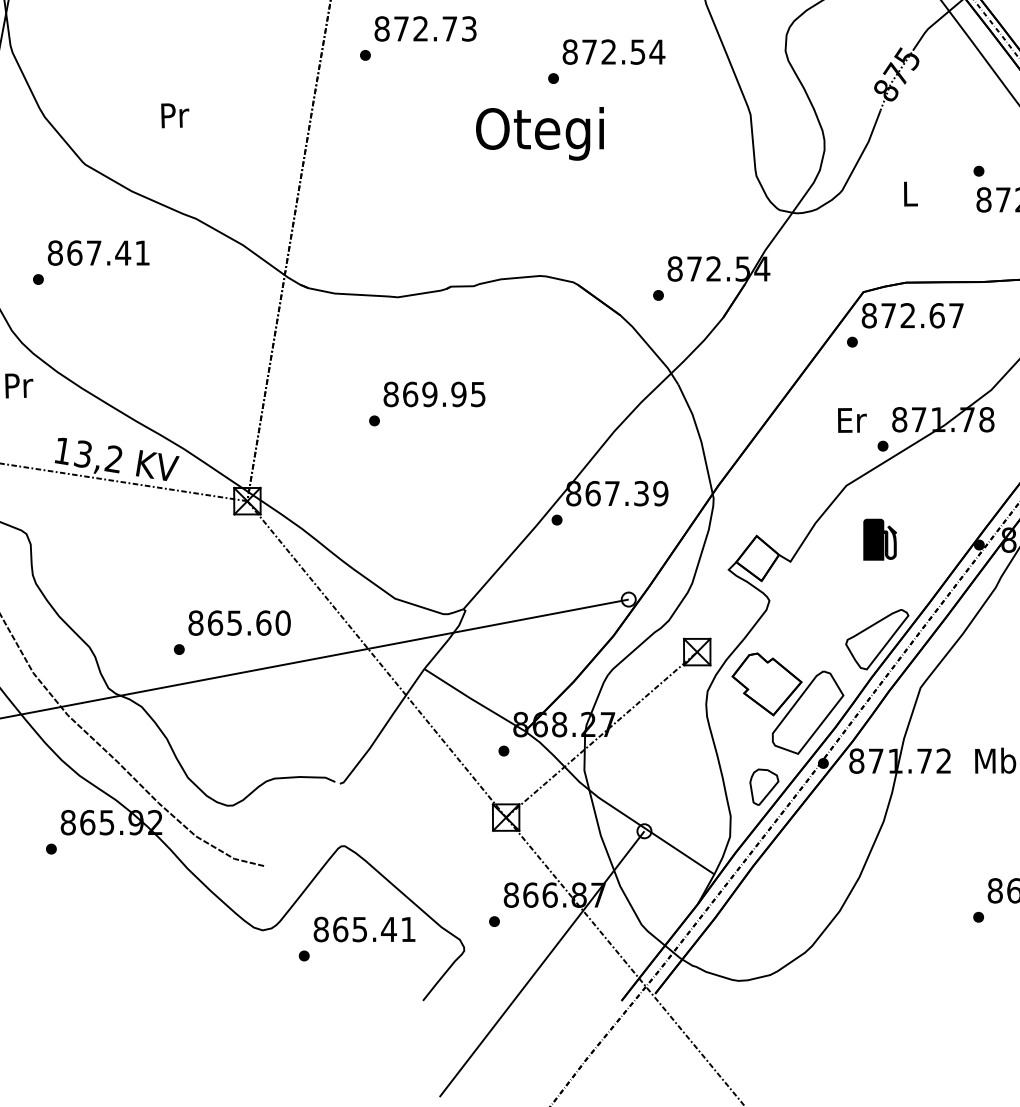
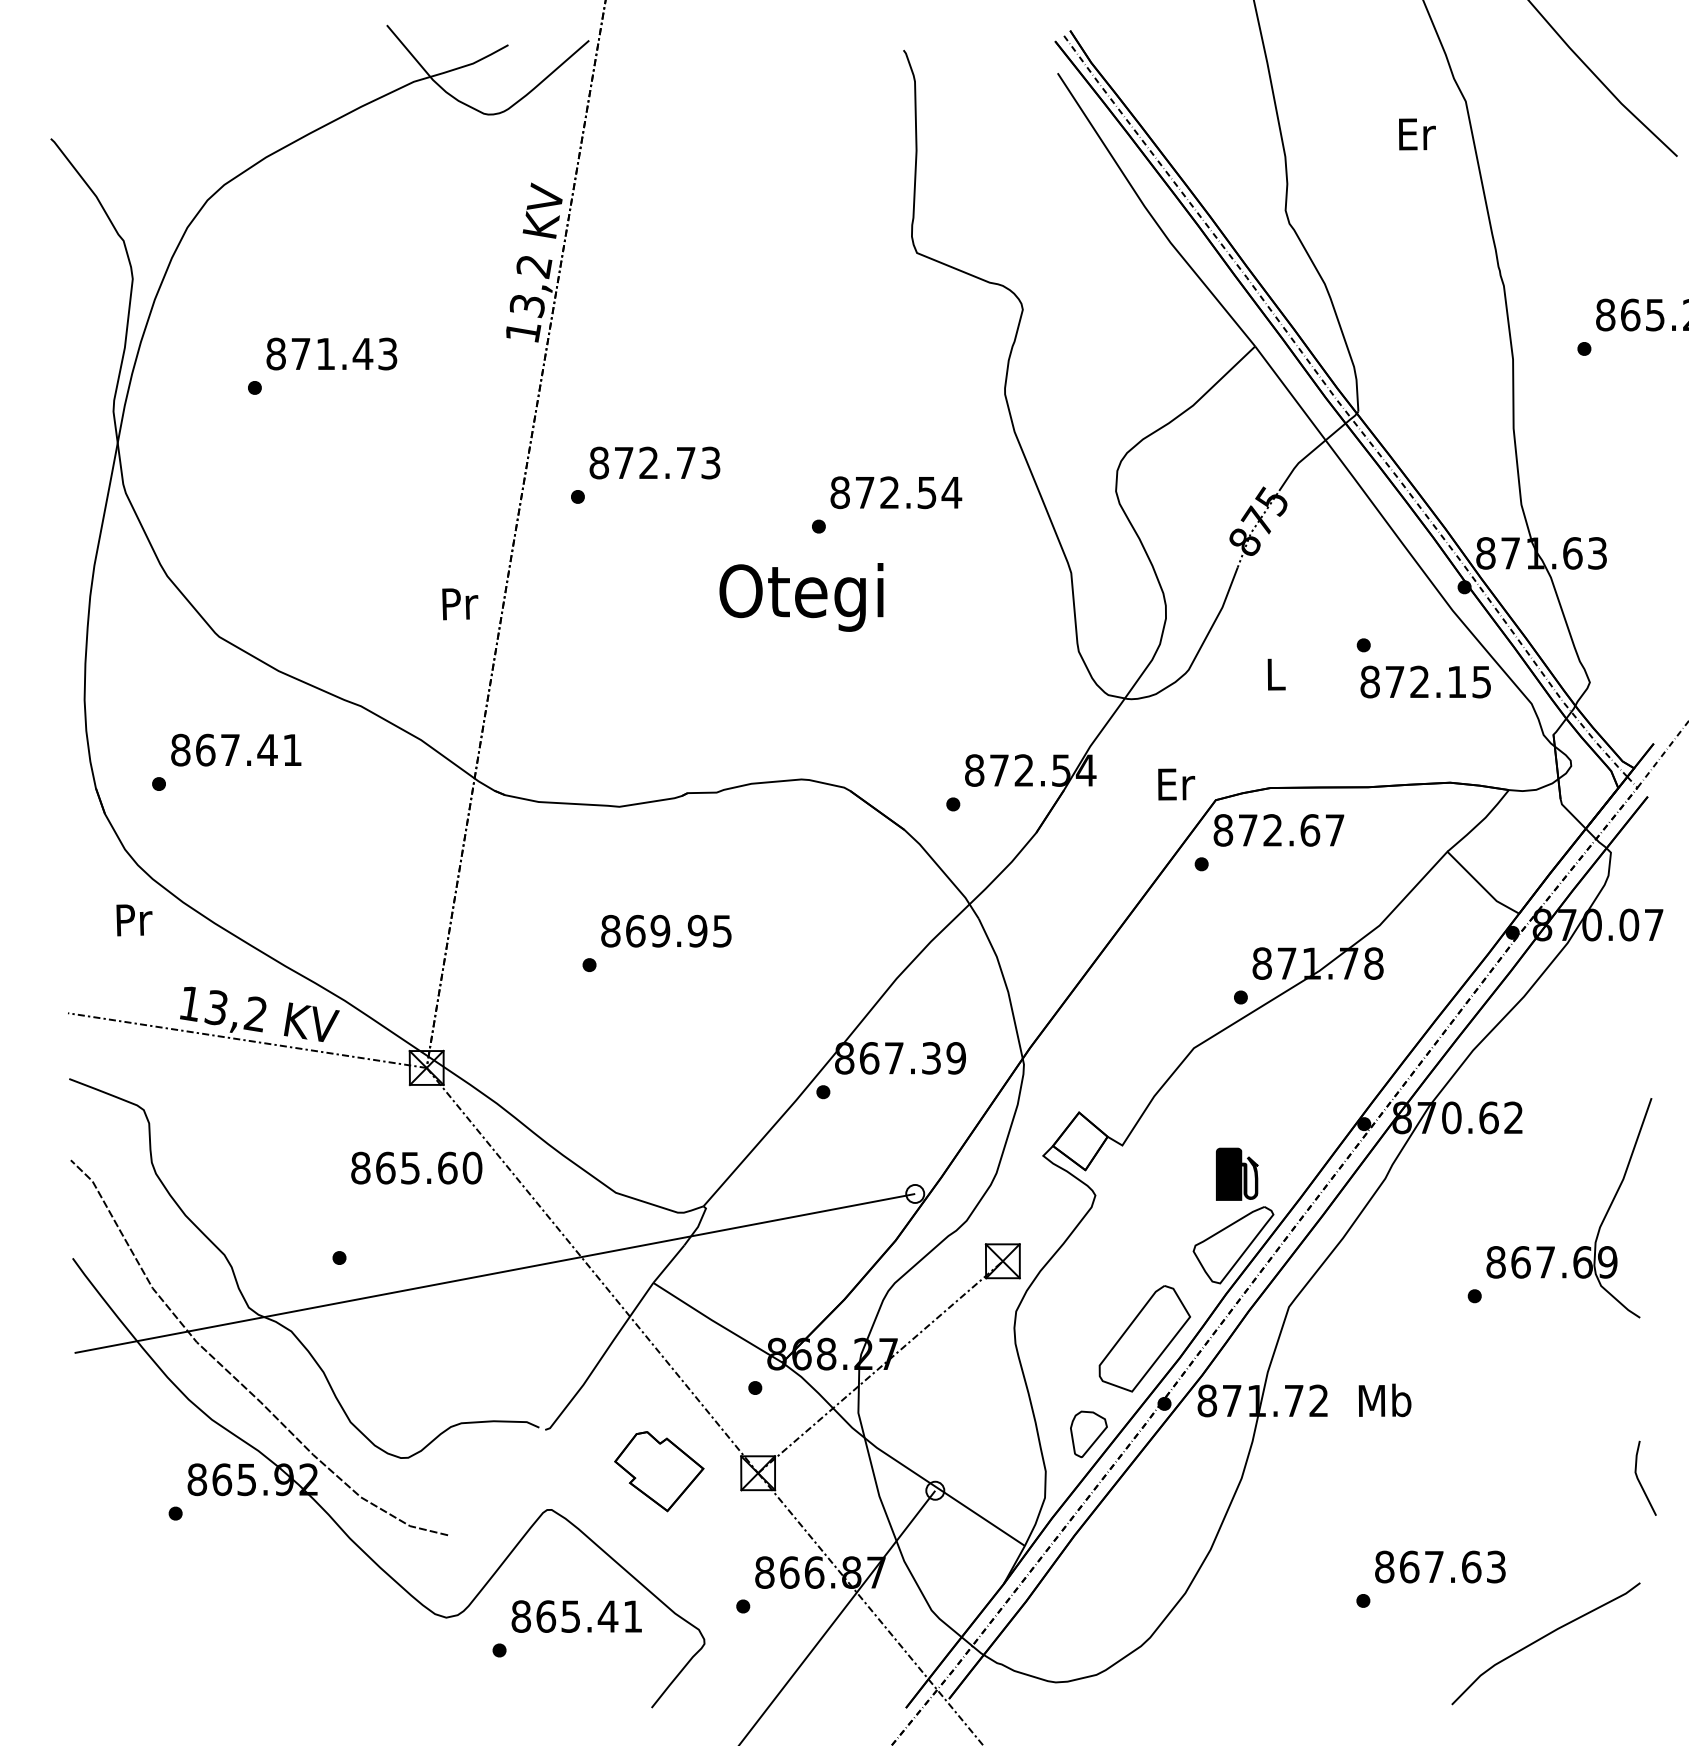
text: (175, 115) -> (460, 604), moved
text: (852, 420) -> (1176, 784), moved
part: (880, 539) -> (1237, 1173), moved
text: (239, 622) -> (416, 1167), moved
part: (767, 684) -> (659, 1471), moved

